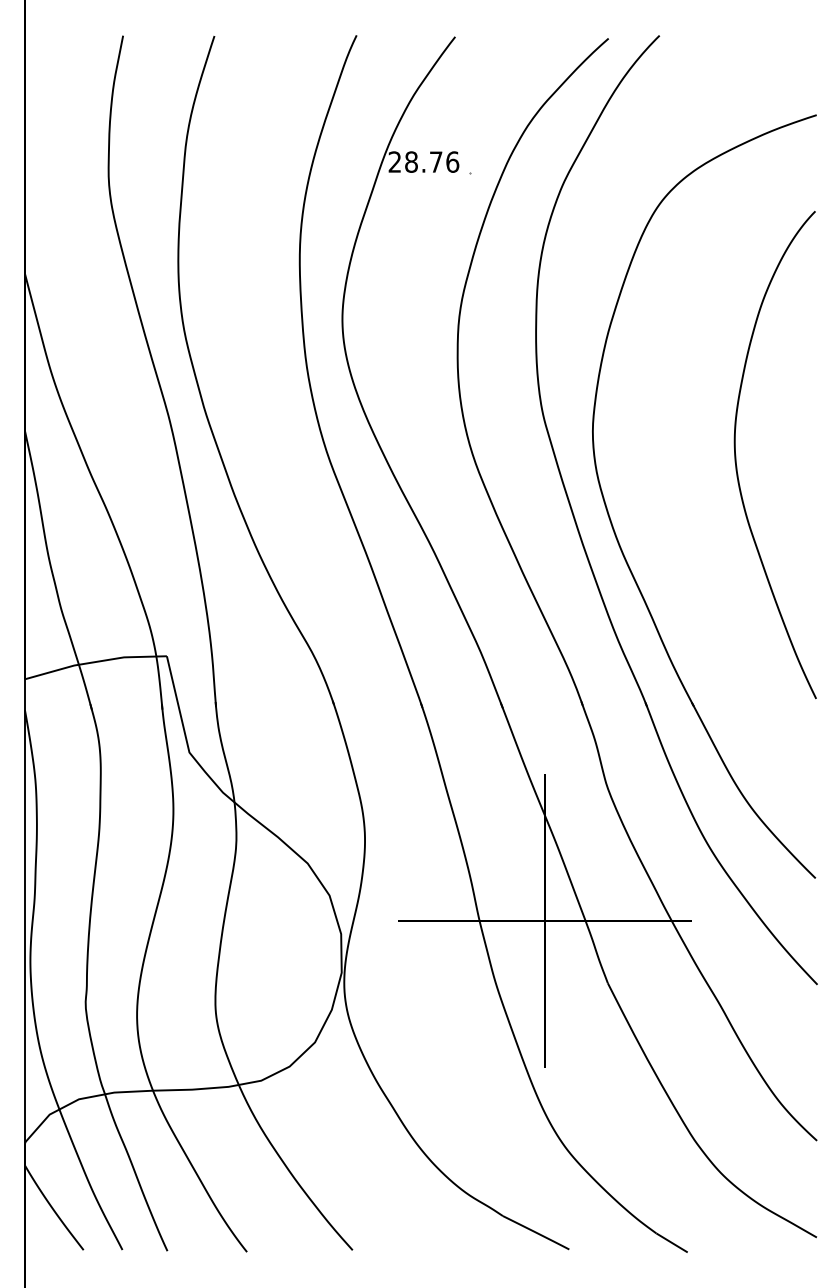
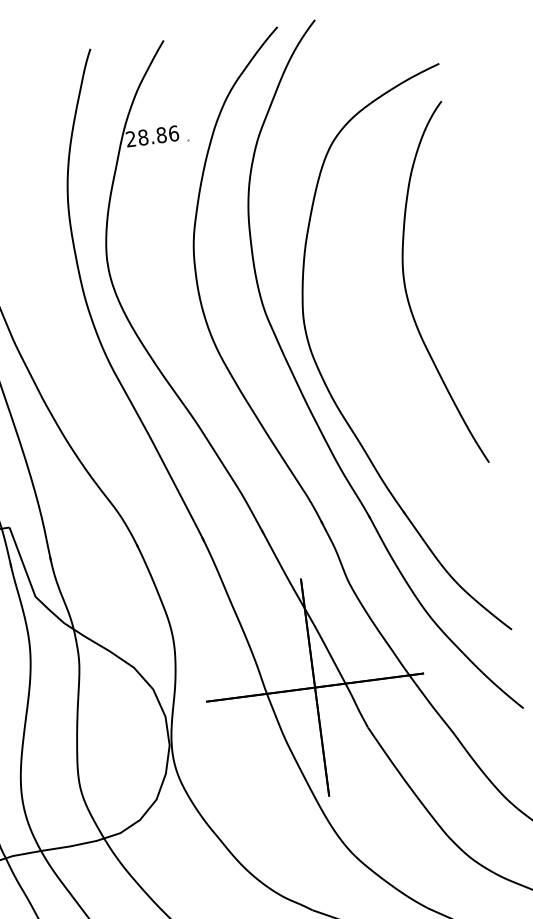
text: (435, 161) -> (161, 134), 28.76 -> 28.86
curve: (736, 455) -> (406, 289), moved

